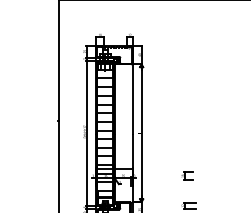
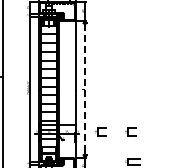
line: (141, 133) -> (84, 89), solid -> dashed
part: (157, 175) -> (100, 131), added

